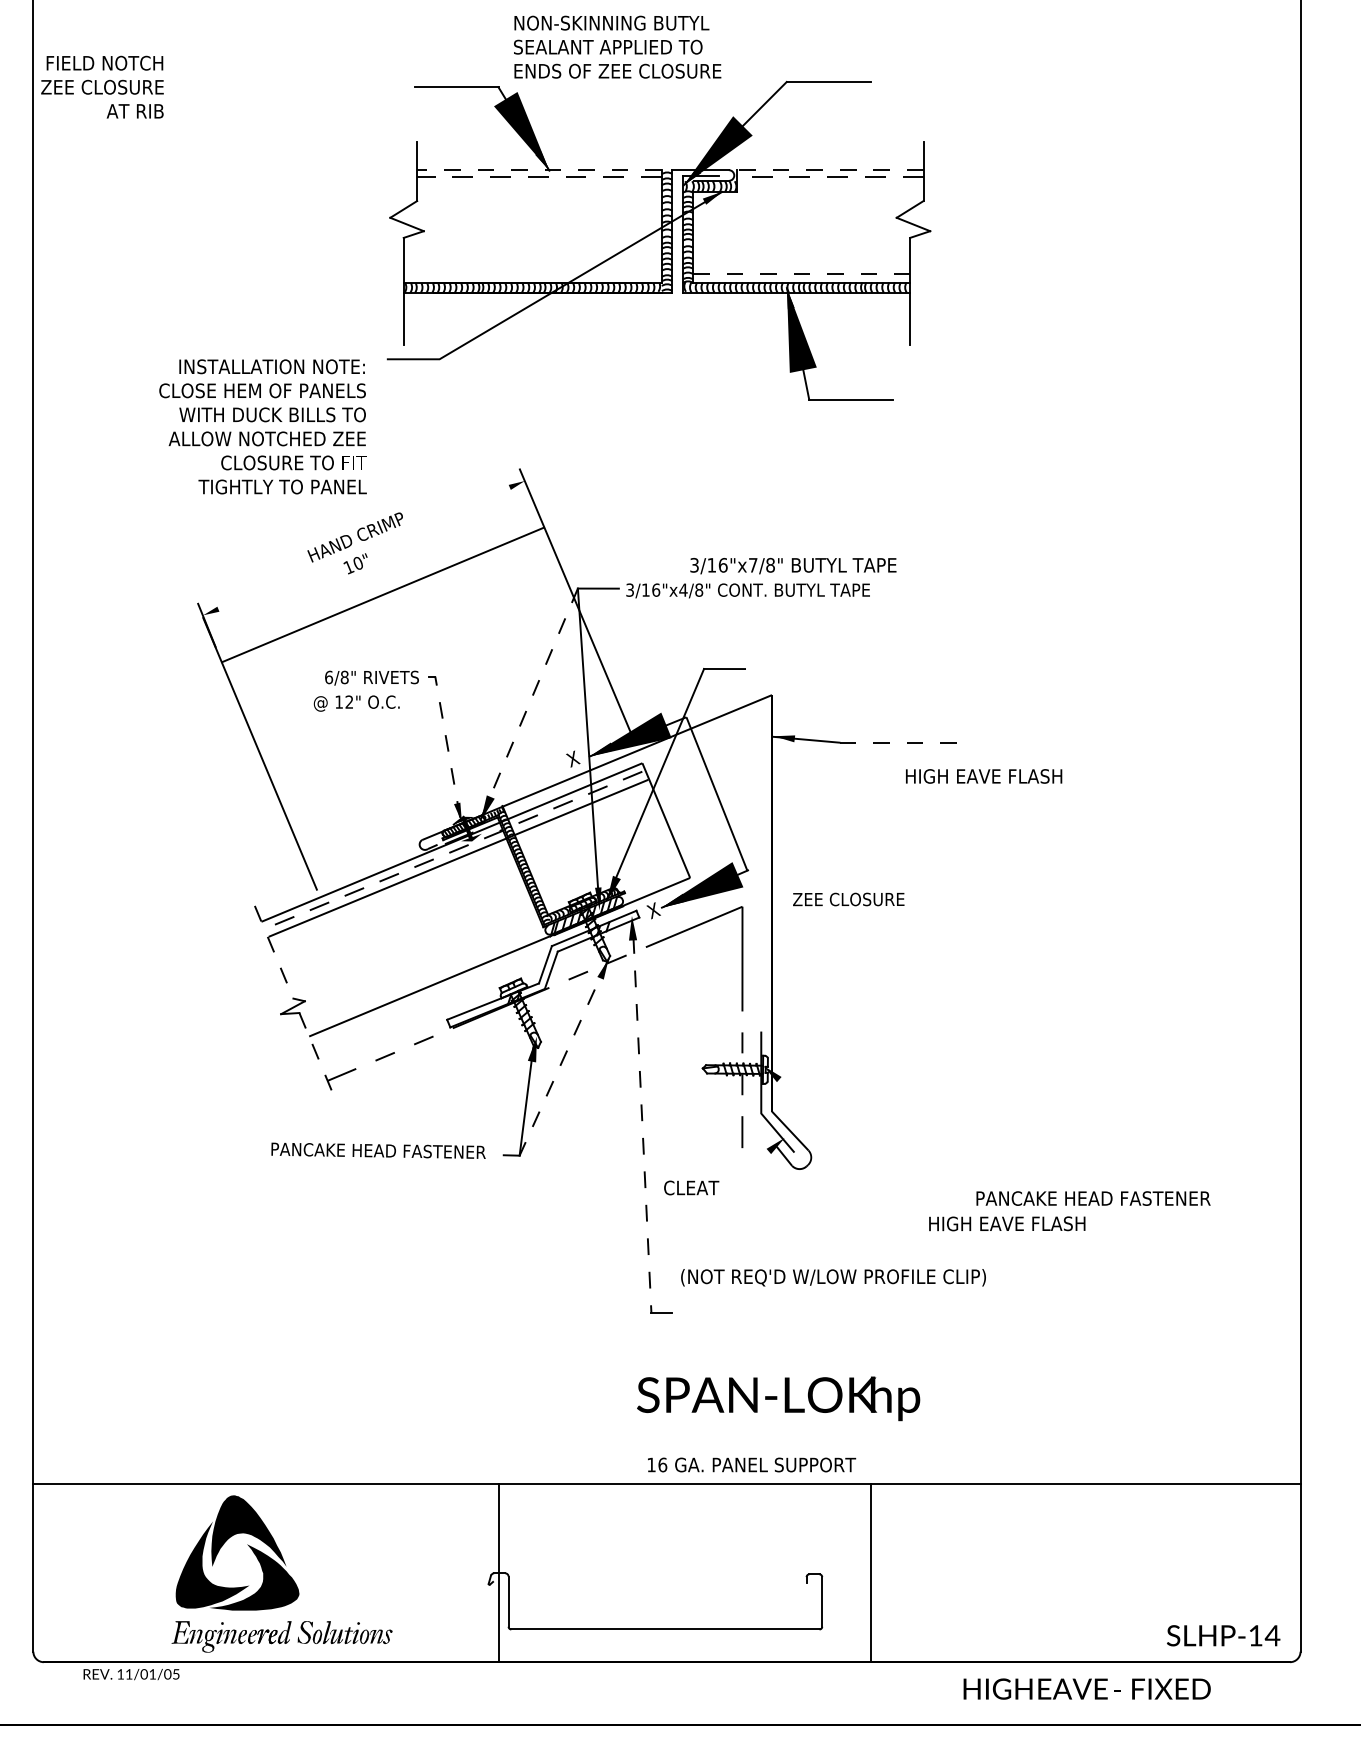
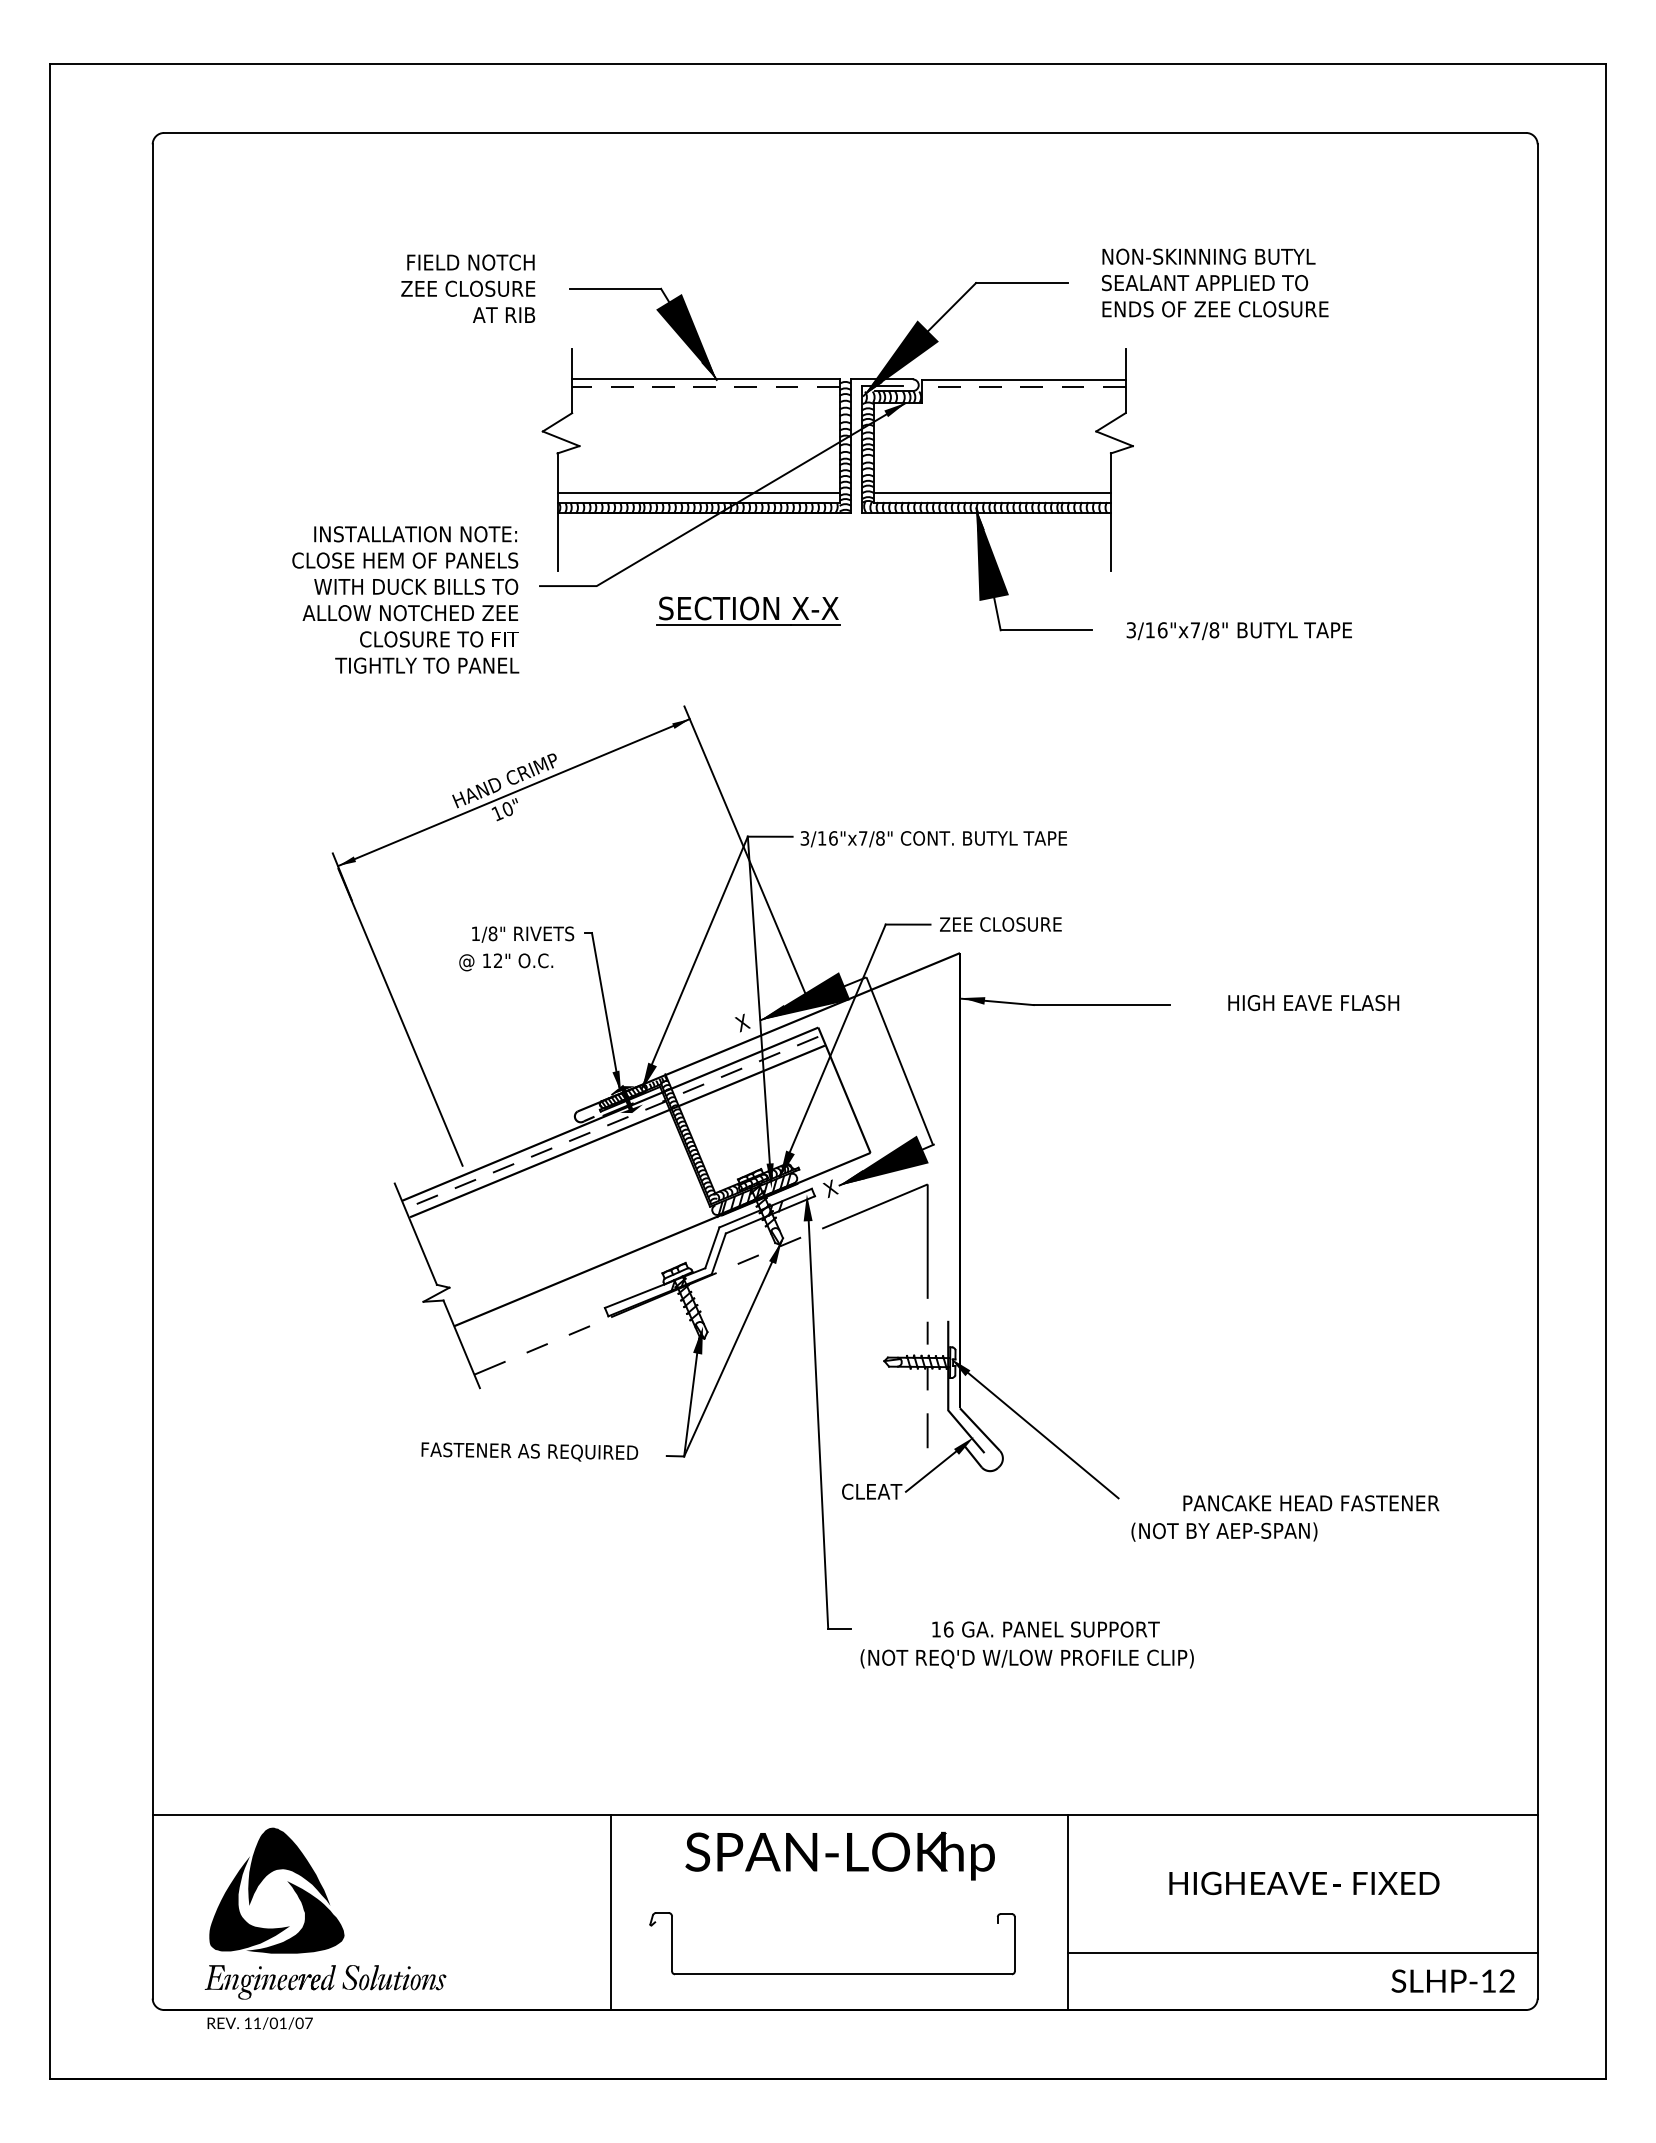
text: (617, 46) -> (1215, 282), moved
text: (102, 86) -> (468, 288), moved
line: (539, 170) -> (705, 379), dashed -> solid
line: (830, 170) -> (1023, 379), dashed -> solid
line: (532, 273) -> (698, 492), added
line: (801, 273) -> (992, 492), dashed -> solid
part: (578, 381) -> (748, 610), added
text: (262, 426) -> (405, 599), moved
text: (792, 566) -> (1238, 631), moved
text: (682, 590) -> (862, 838), 3/16"x4/8" -> 3/16"x7/8"
line: (382, 594) -> (513, 792), moved
text: (328, 677) -> (475, 933), 6/8" -> 1/8"
line: (529, 703) -> (694, 962), dashed -> solid
line: (901, 743) -> (1101, 1005), dashed -> solid
line: (447, 746) -> (605, 1009), dashed -> solid
text: (983, 776) -> (1313, 1003), moved
text: (848, 899) -> (1000, 924), moved
line: (273, 952) -> (415, 1234), dashed -> solid
line: (315, 1053) -> (461, 1344), dashed -> solid
line: (563, 1056) -> (732, 1348), dashed -> solid
line: (642, 1125) -> (818, 1423), dashed -> solid
line: (847, 1135) -> (1042, 1434), added
text: (378, 1151) -> (529, 1451), PANCAKE HEAD FASTENER -> FASTENER AS REQUIRED
line: (745, 1168) -> (931, 1470), added
text: (1014, 1224) -> (1224, 1531), HIGH EAVE FLASH -> (NOT BY AEP-SPAN)
text: (832, 1277) -> (1026, 1658), moved
text: (777, 1398) -> (839, 1855), moved
text: (751, 1464) -> (1045, 1629), moved
line: (498, 1572) -> (610, 1912), moved
part: (282, 1573) -> (325, 1913), moved
line: (1085, 1609) -> (1302, 1952), added
text: (1272, 1635) -> (1506, 1980), SLHP-14 -> SLHP-12
text: (175, 1674) -> (308, 2023), 11/01/05 -> 11/01/07
text: (1087, 1689) -> (1304, 1883), moved

